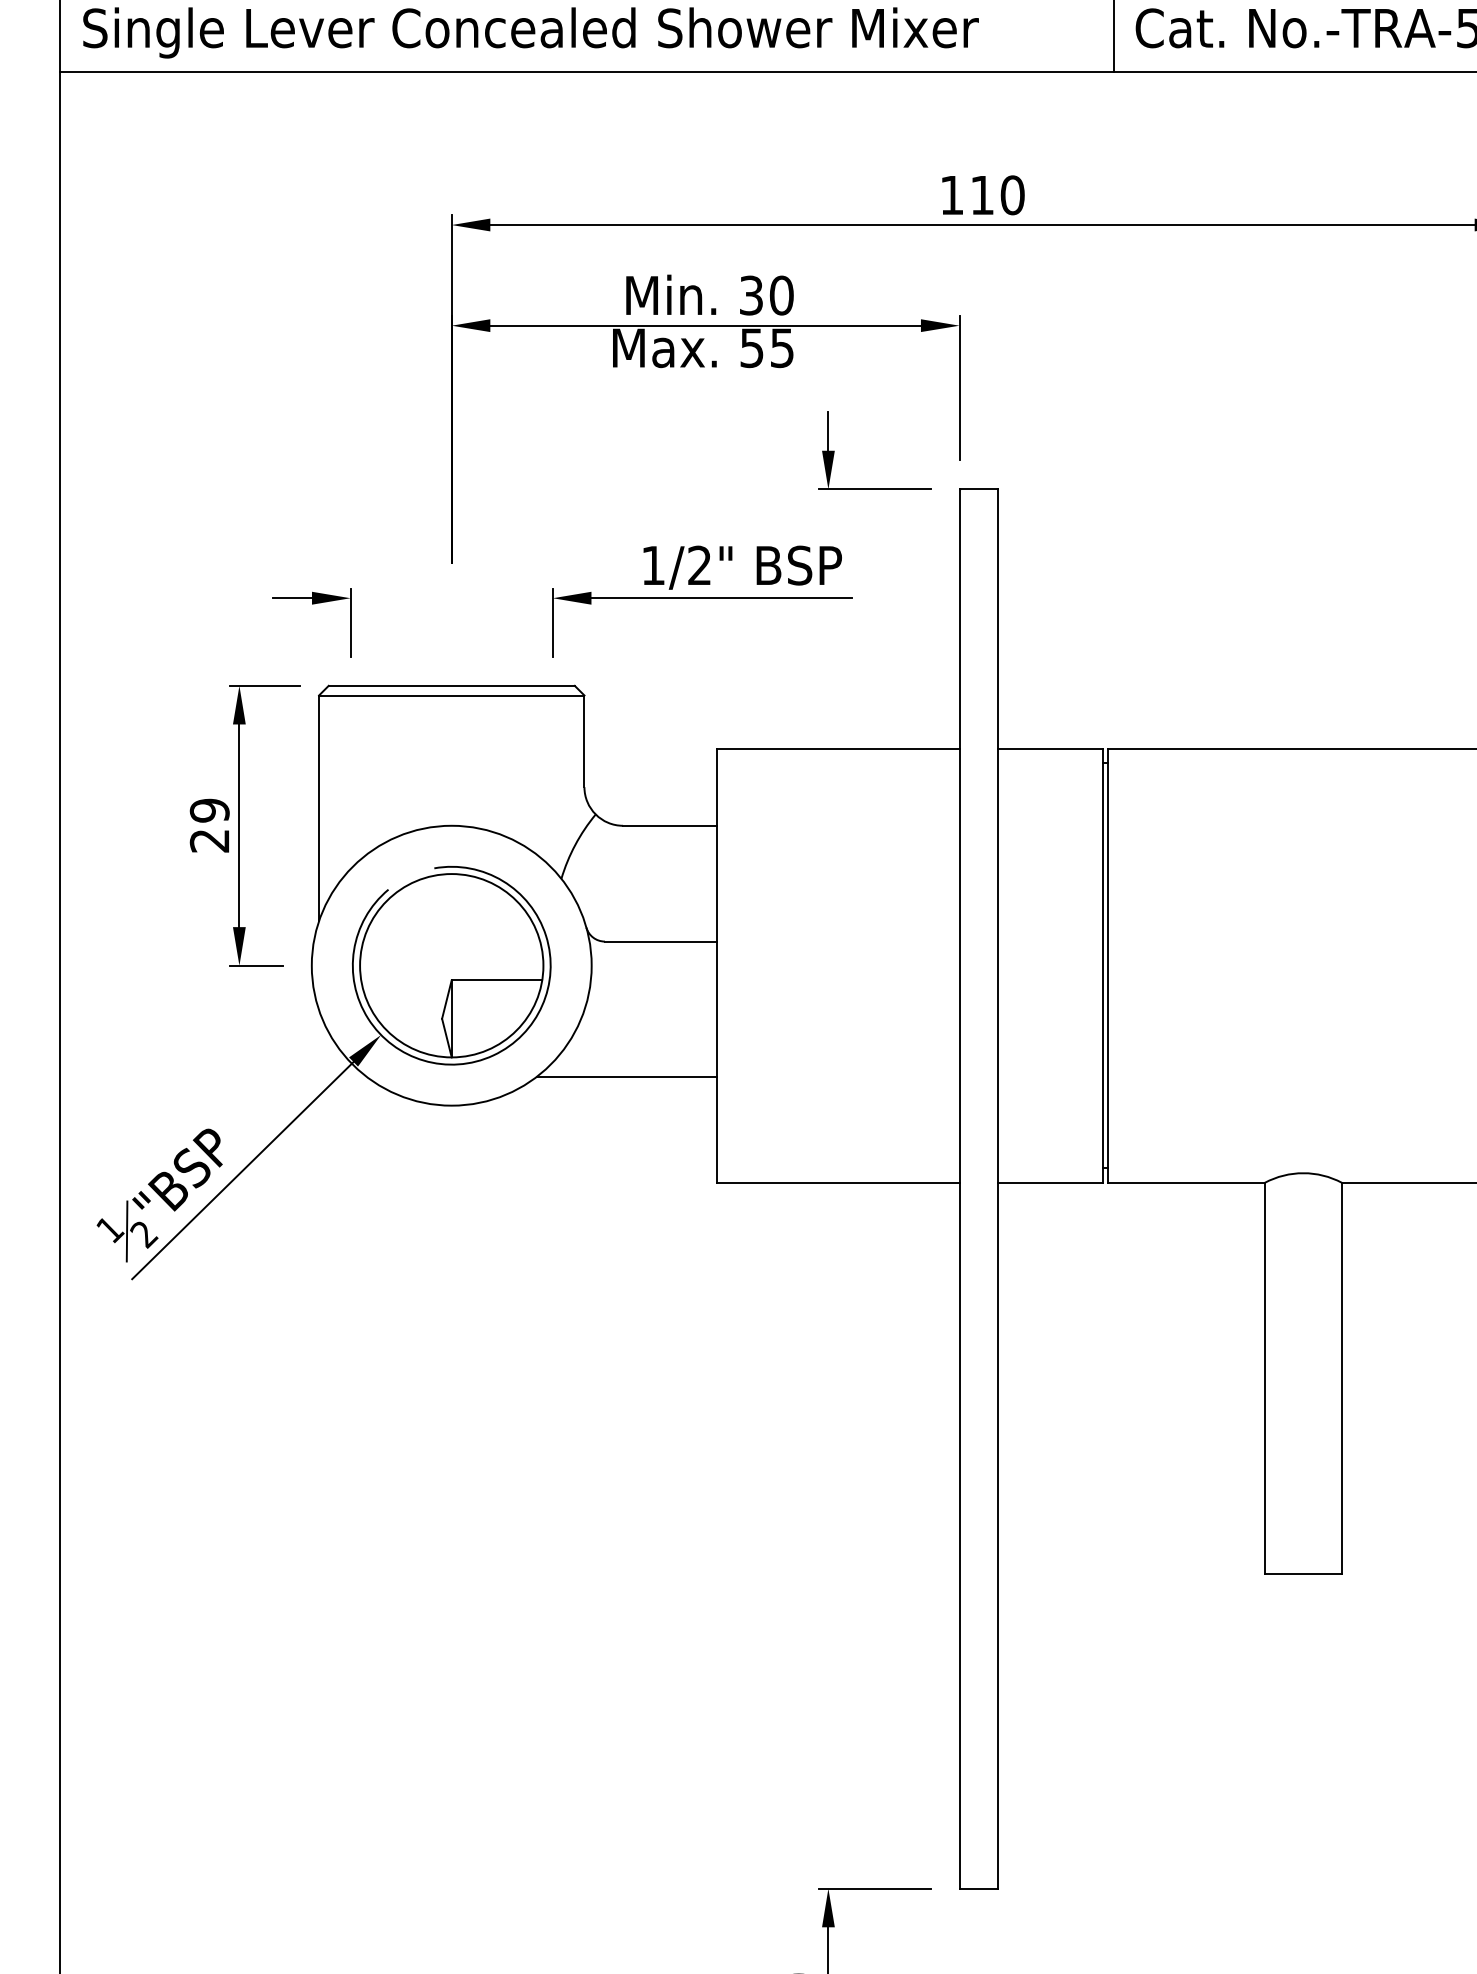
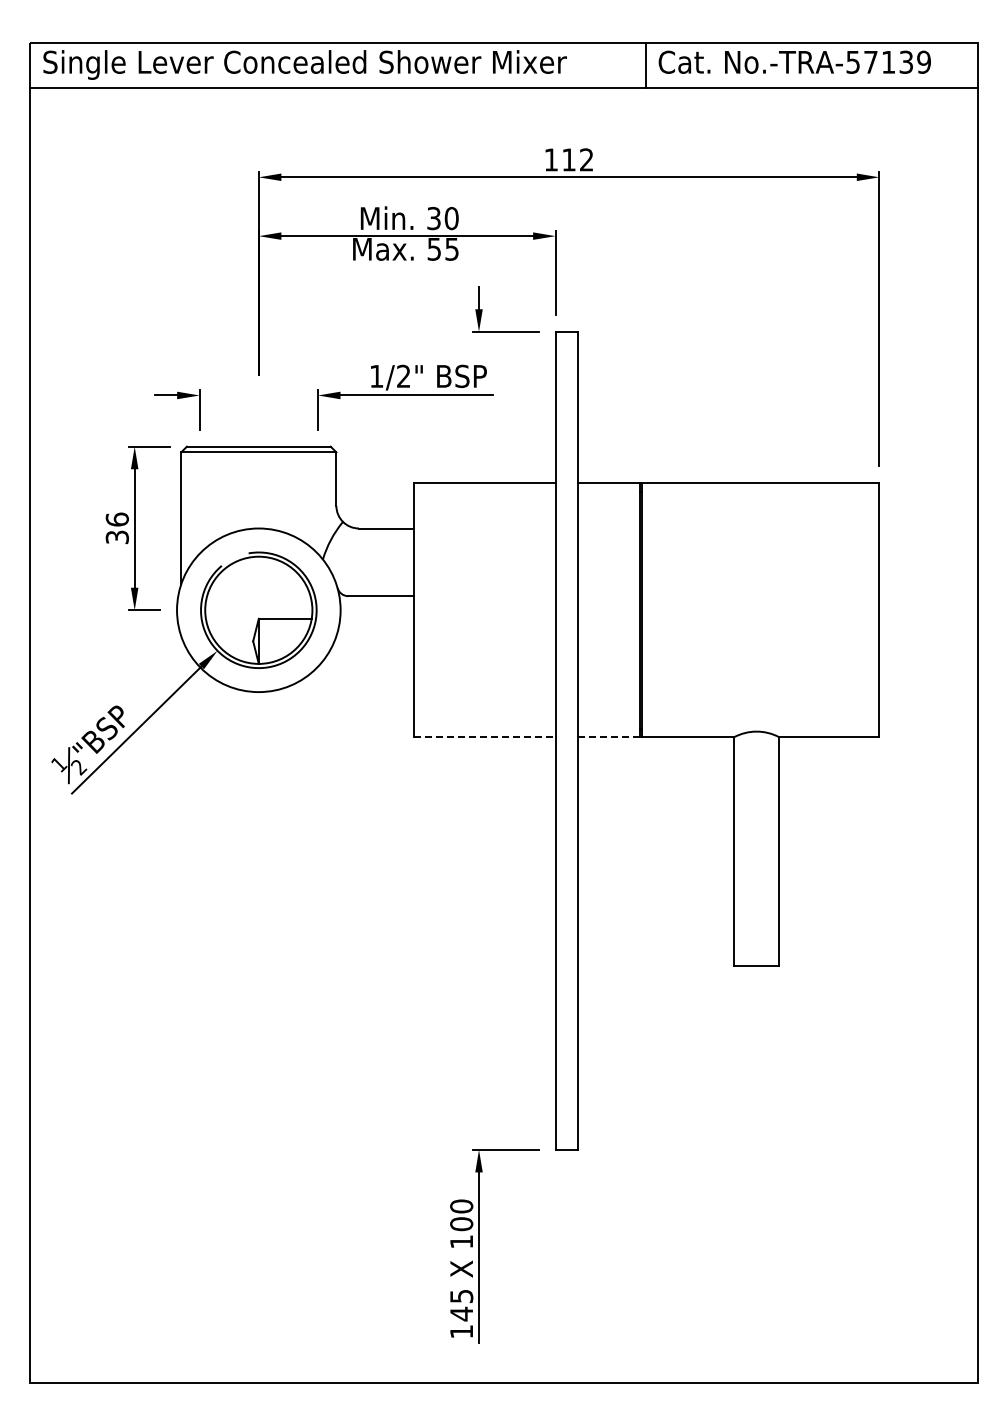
text: (1012, 194) -> (586, 159), 110 -> 112
text: (208, 825) -> (116, 528), 29 -> 36
line: (625, 1077) -> (360, 675), removed
line: (837, 1183) -> (484, 737), solid -> dashed
line: (1049, 1183) -> (608, 737), solid -> dashed

